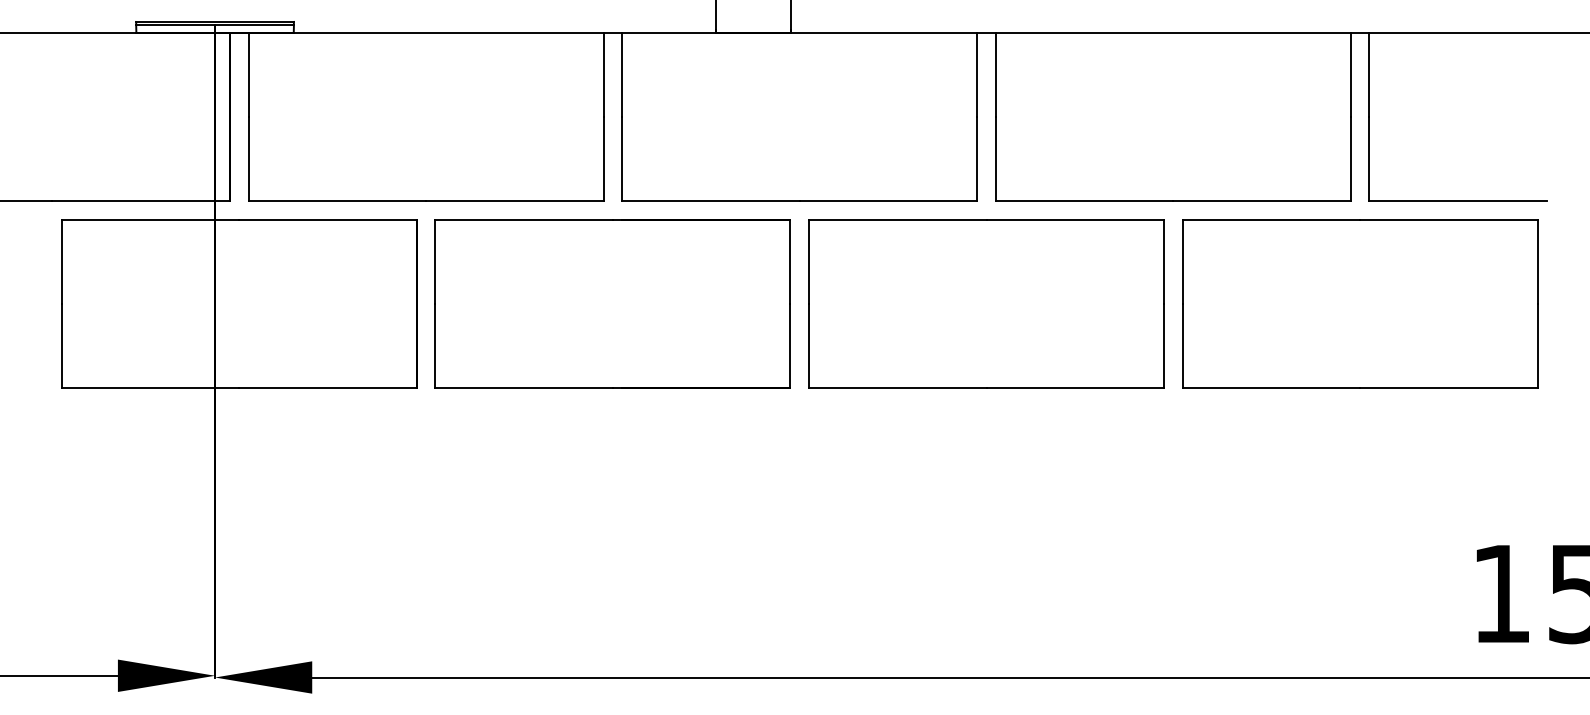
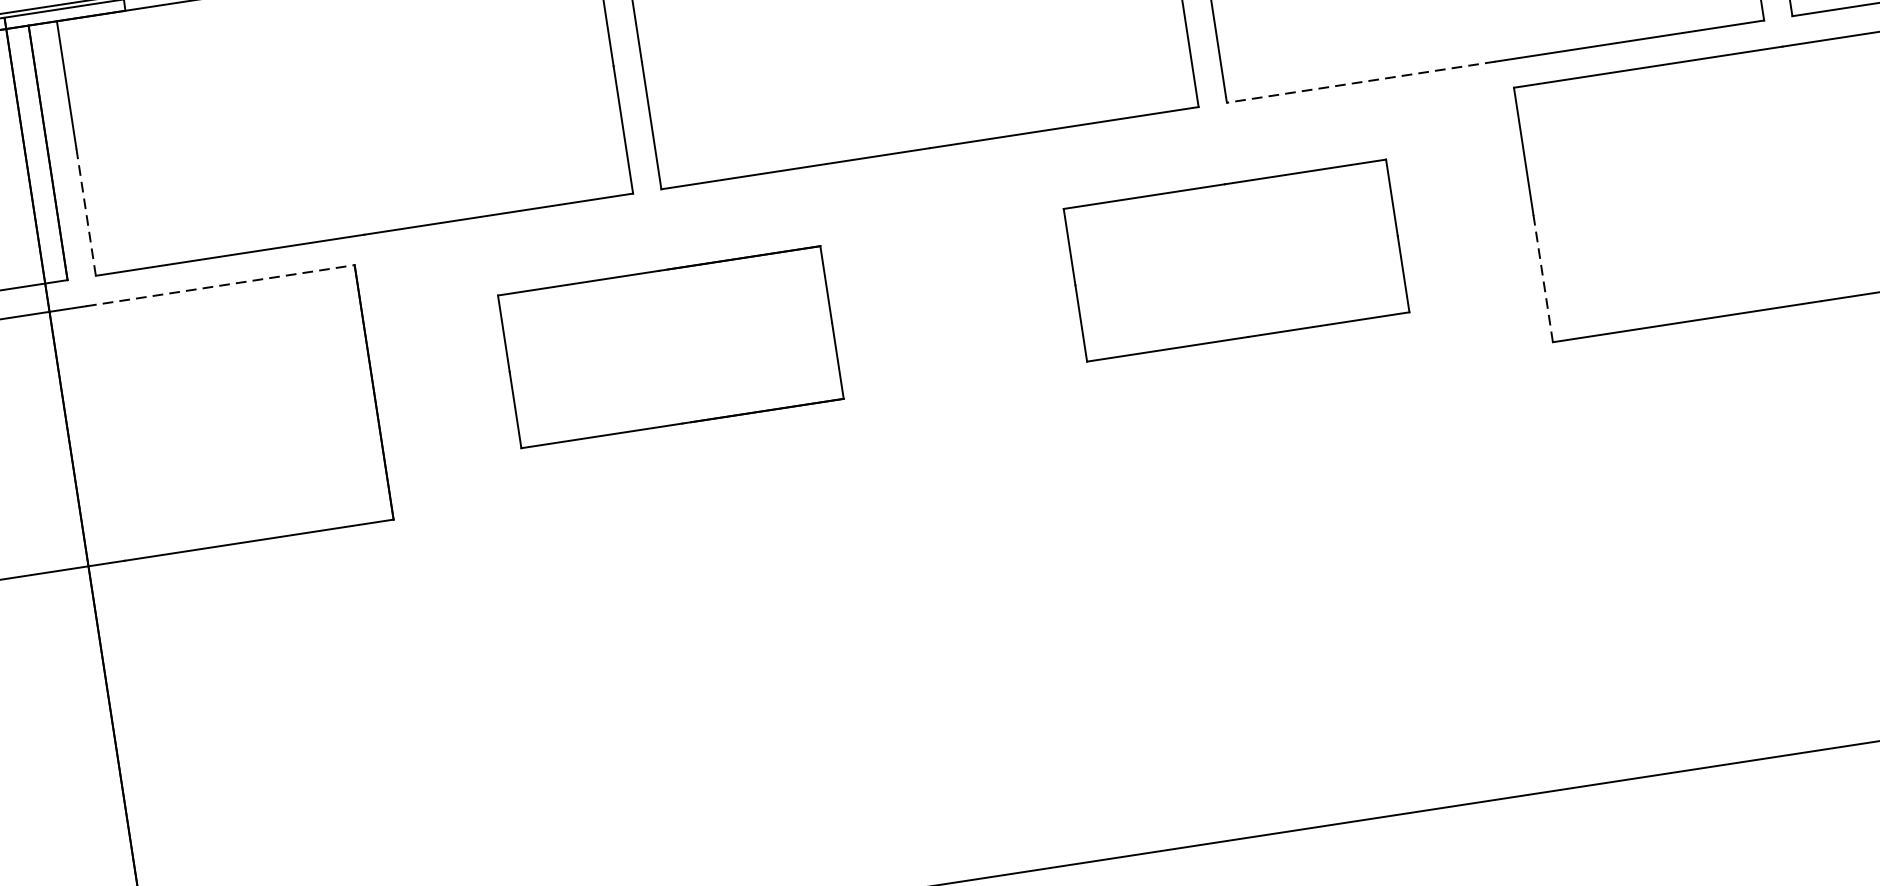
line: (248, 159) -> (86, 213), solid -> dashed
line: (1084, 200) -> (1361, 81), solid -> dashed
line: (327, 219) -> (219, 285), solid -> dashed
part: (612, 303) -> (670, 346), size x0.6
part: (986, 303) -> (1236, 260), size x0.6
line: (1182, 346) -> (1543, 279), solid -> dashed

